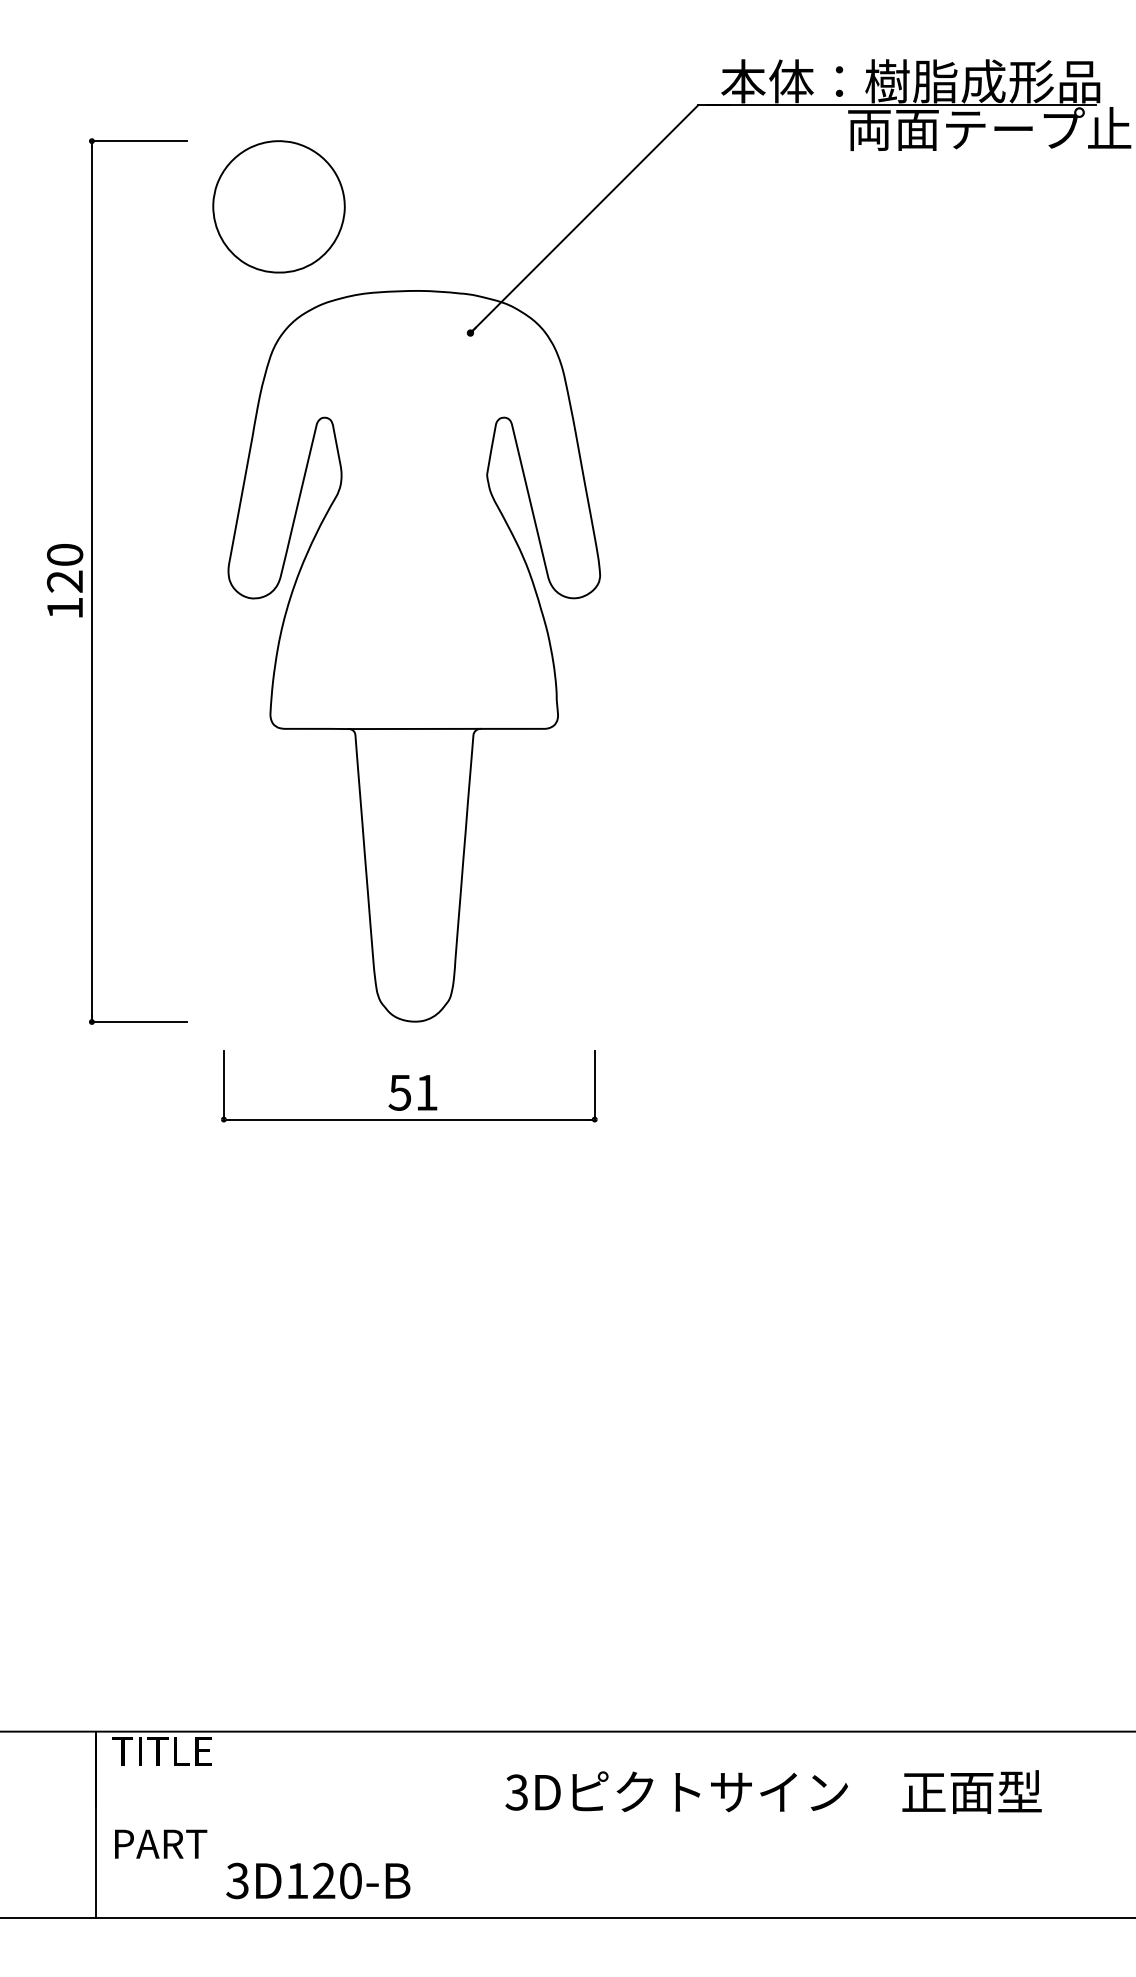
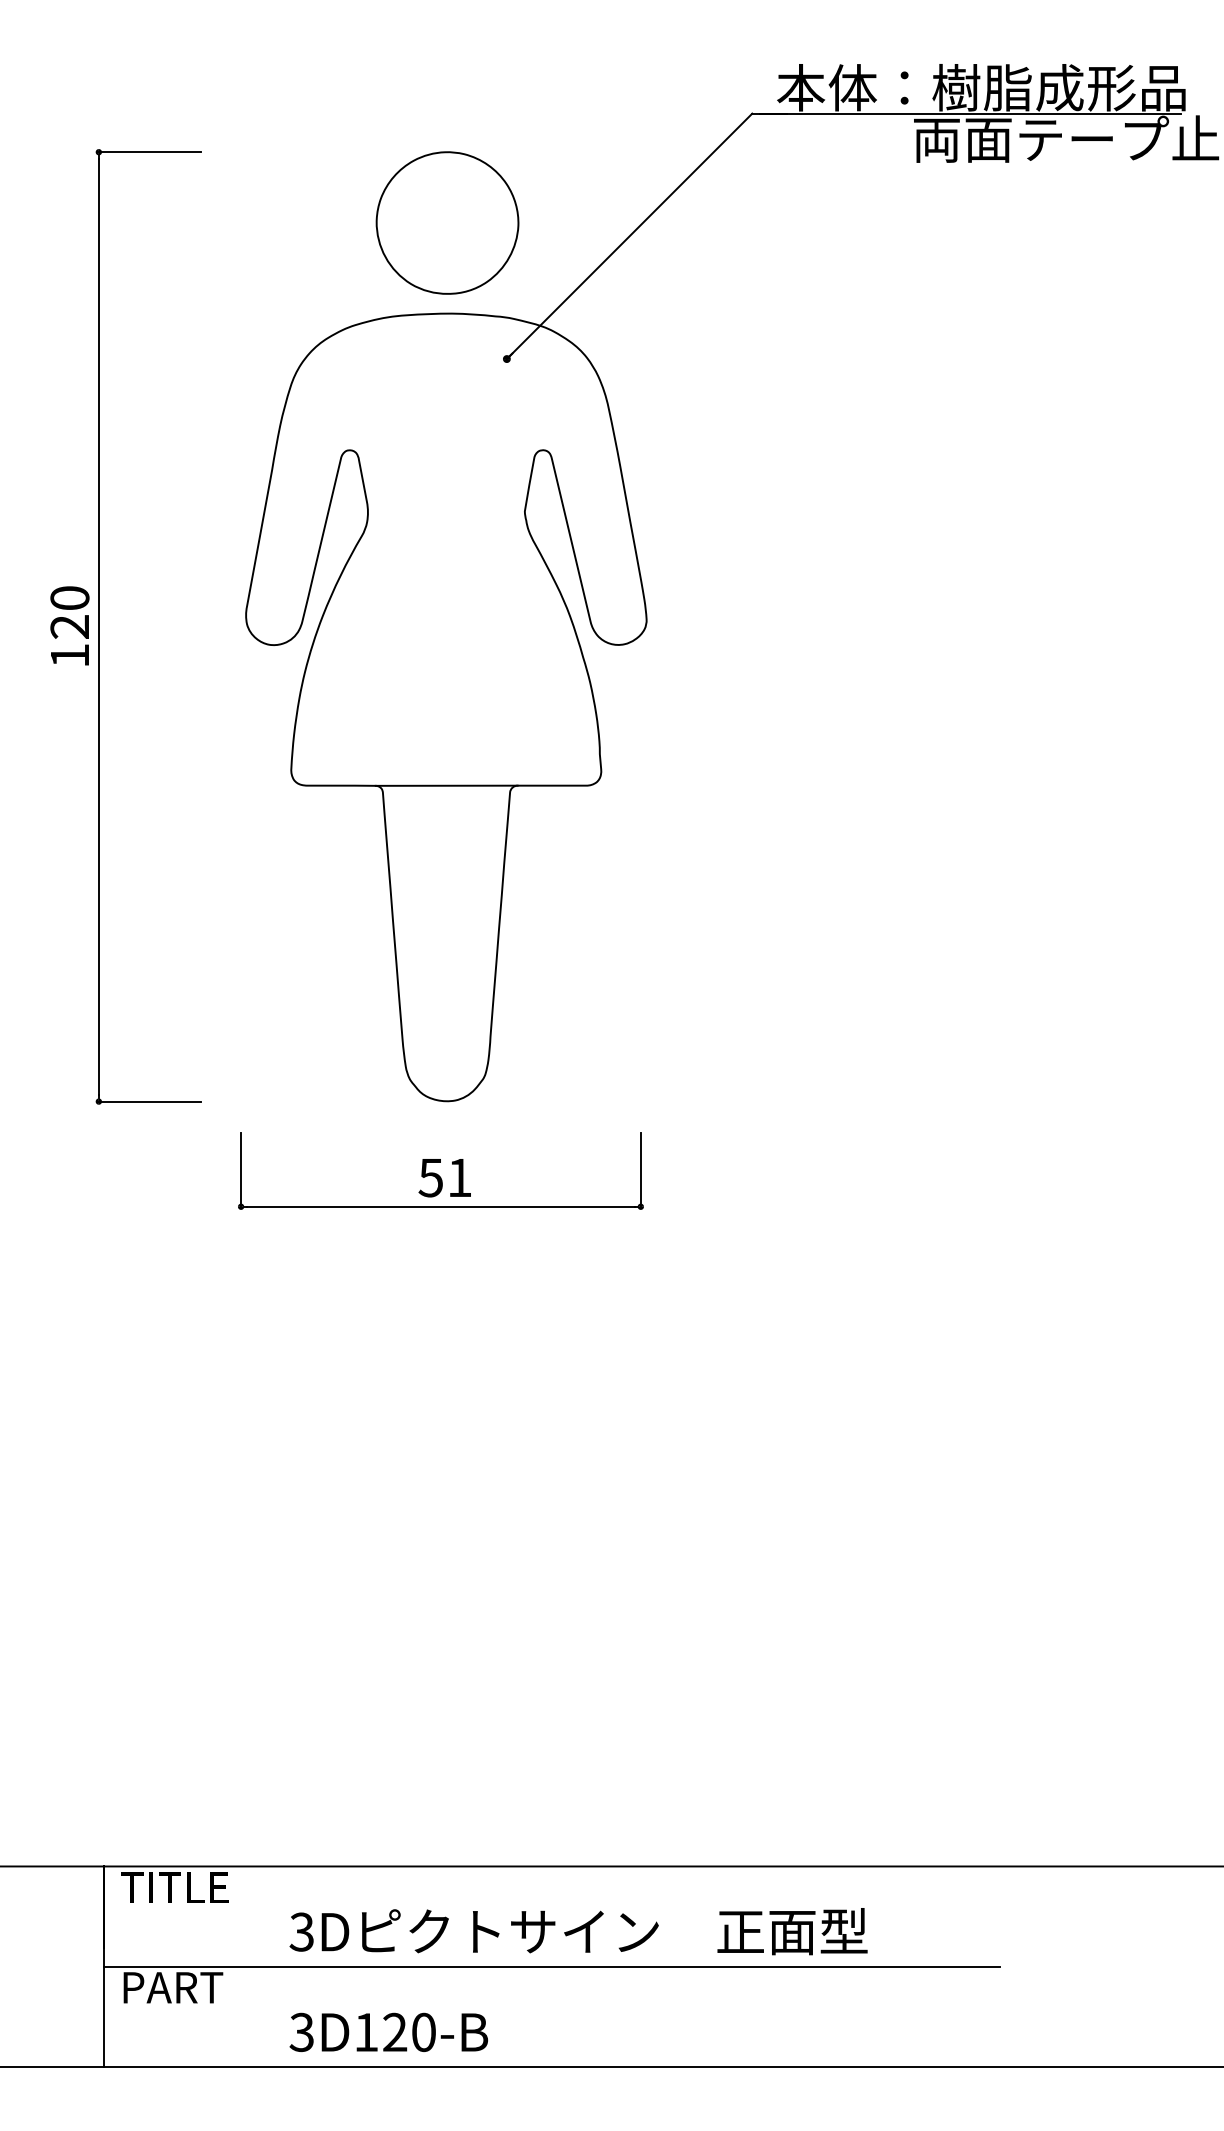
part: (278, 206) -> (447, 222), moved
text: (773, 1791) -> (578, 1931), moved
line: (511, 1824) -> (551, 1966), added
text: (317, 1880) -> (388, 2031), moved

